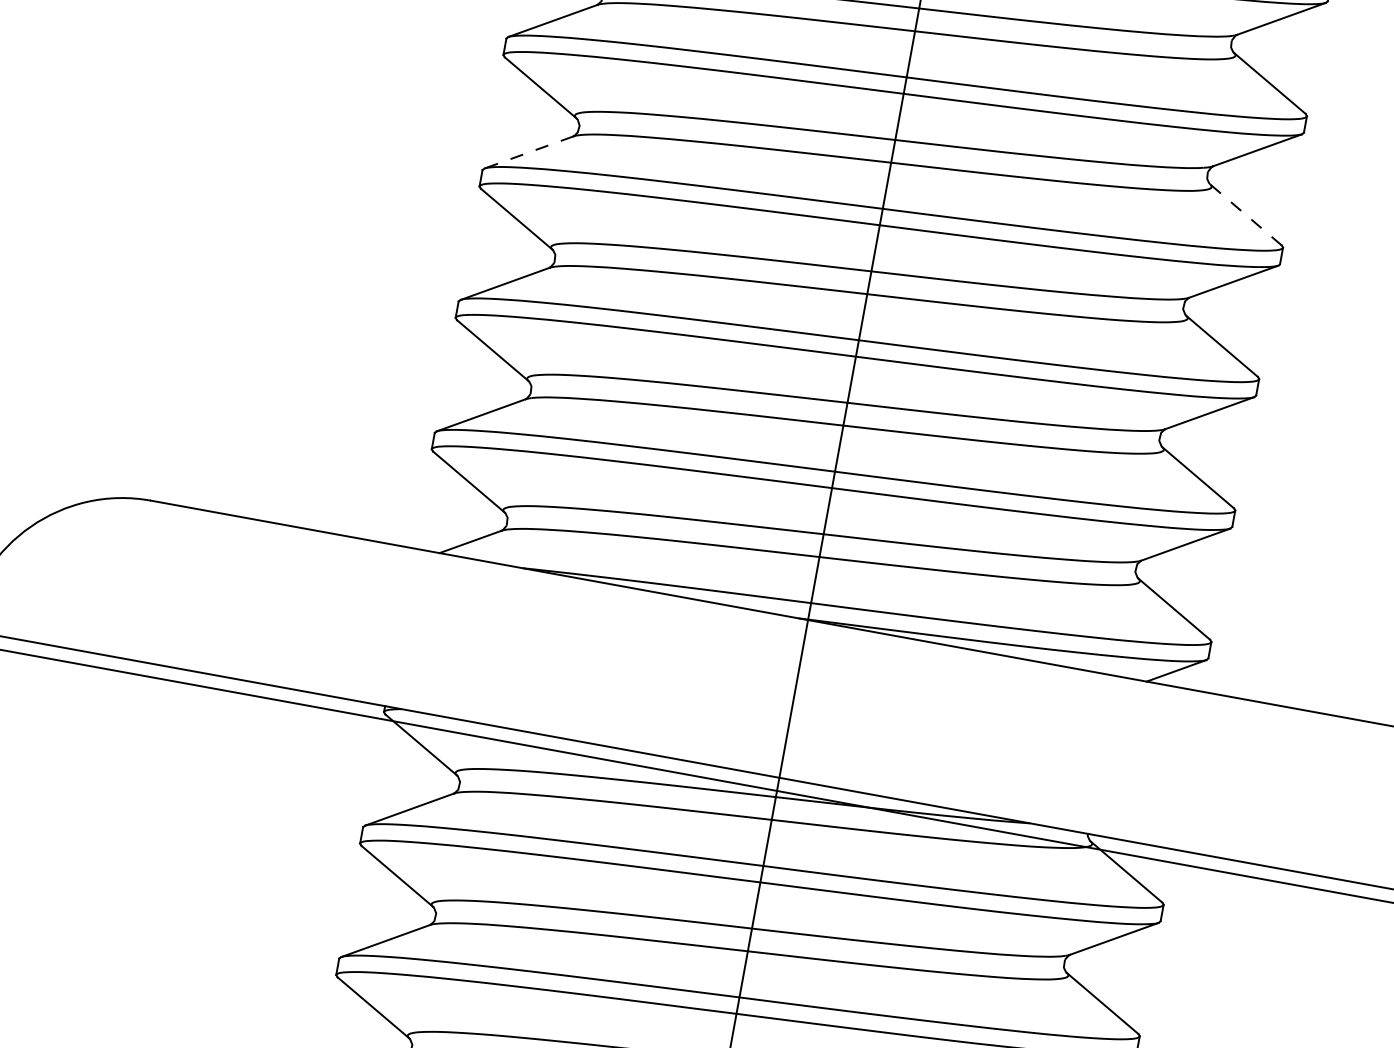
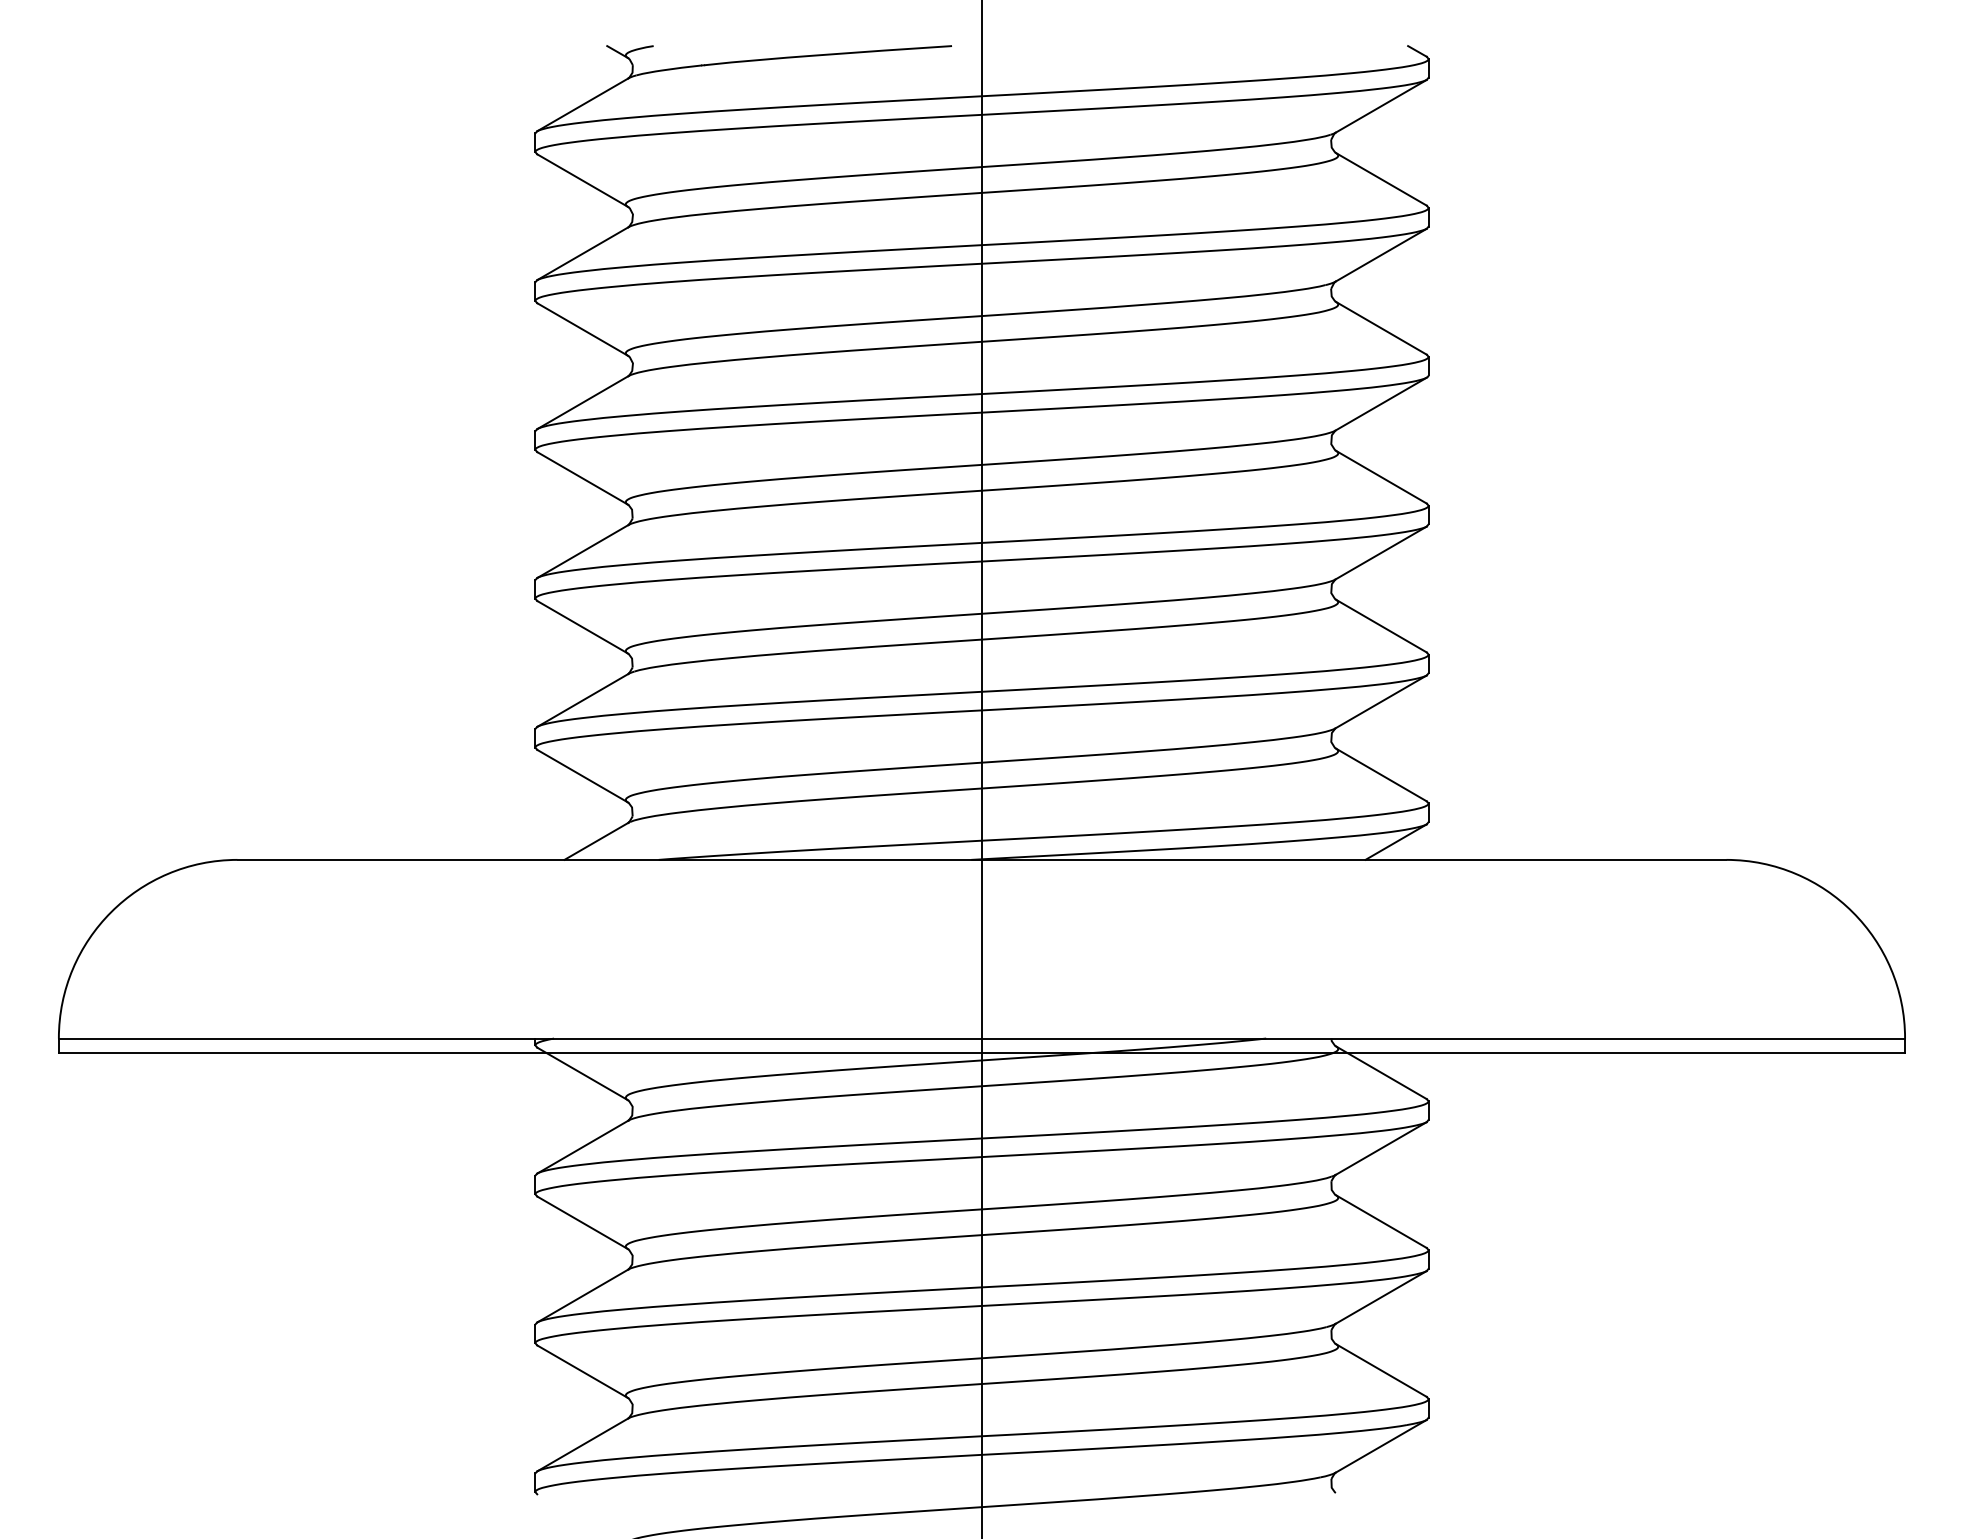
line: (528, 152) -> (582, 402), dashed -> solid
line: (1246, 215) -> (1381, 328), dashed -> solid

